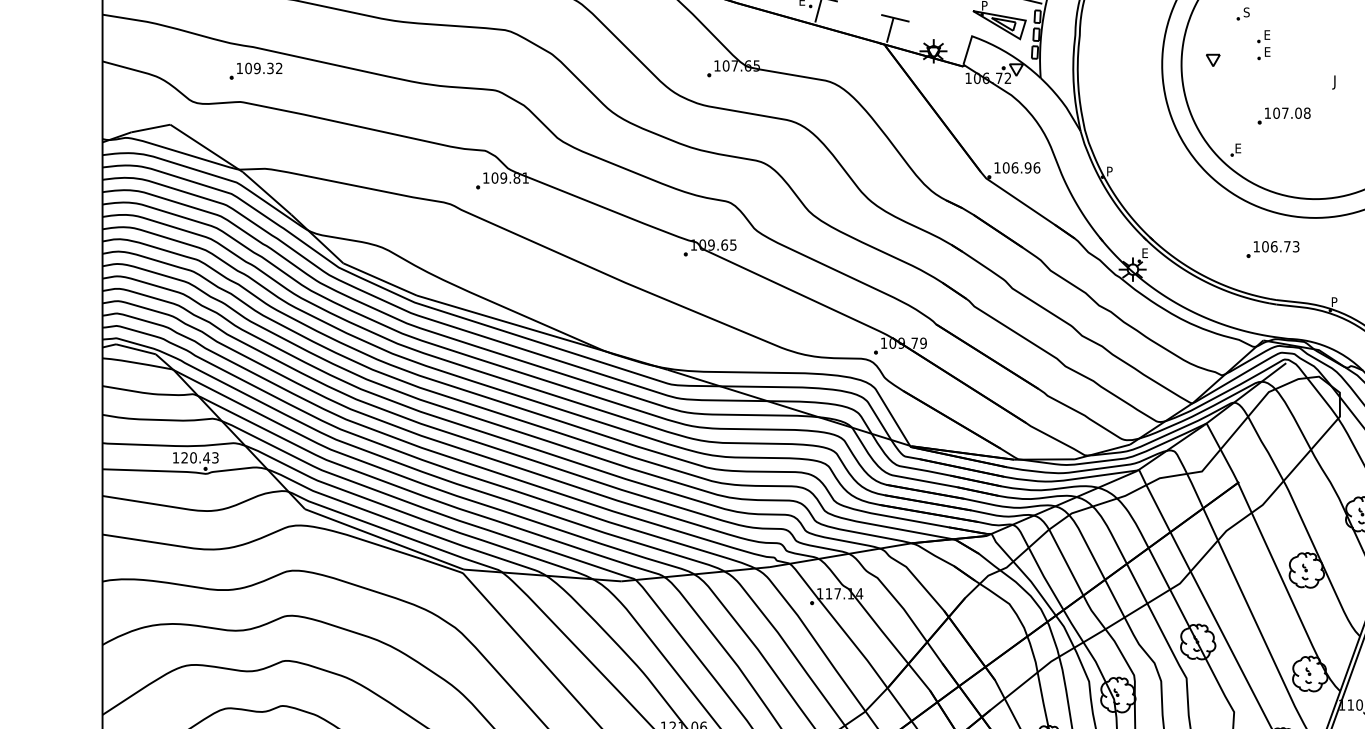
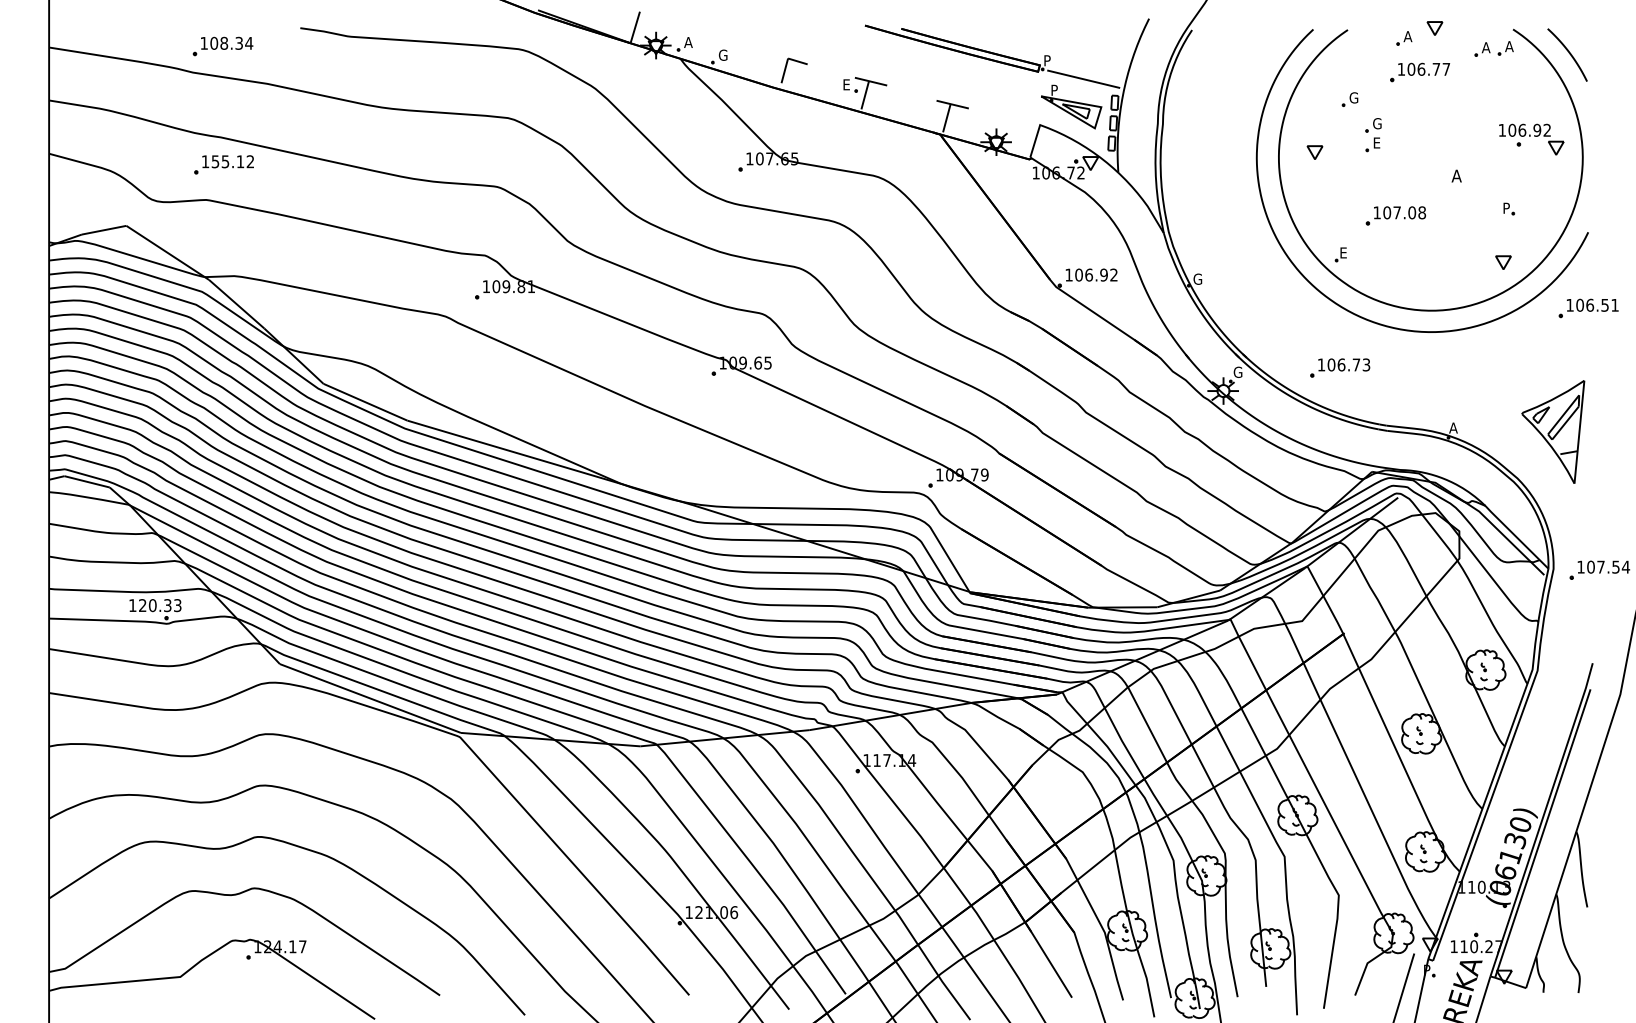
text: (1247, 12) -> (1353, 97), S -> G
text: (1268, 34) -> (1377, 123), E -> G
text: (259, 68) -> (227, 161), 109.32 -> 155.12
text: (1336, 82) -> (1455, 177), J -> A
text: (1037, 167) -> (1114, 274), 106.96 -> 106.92
text: (1110, 170) -> (1197, 278), P -> G
part: (1273, 248) -> (1340, 367), moved
text: (1145, 252) -> (1237, 371), E -> G
text: (1334, 301) -> (1453, 427), P -> A
text: (206, 457) -> (167, 605), 120.43 -> 120.33

